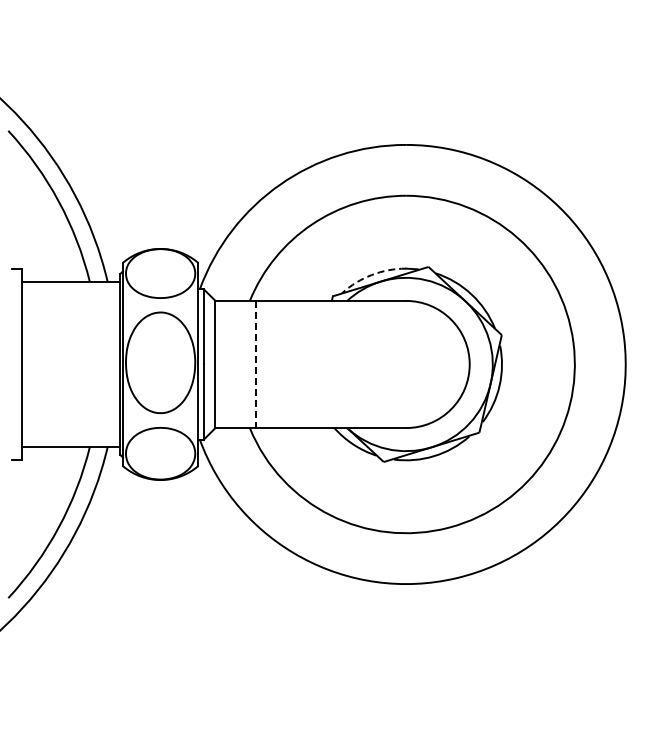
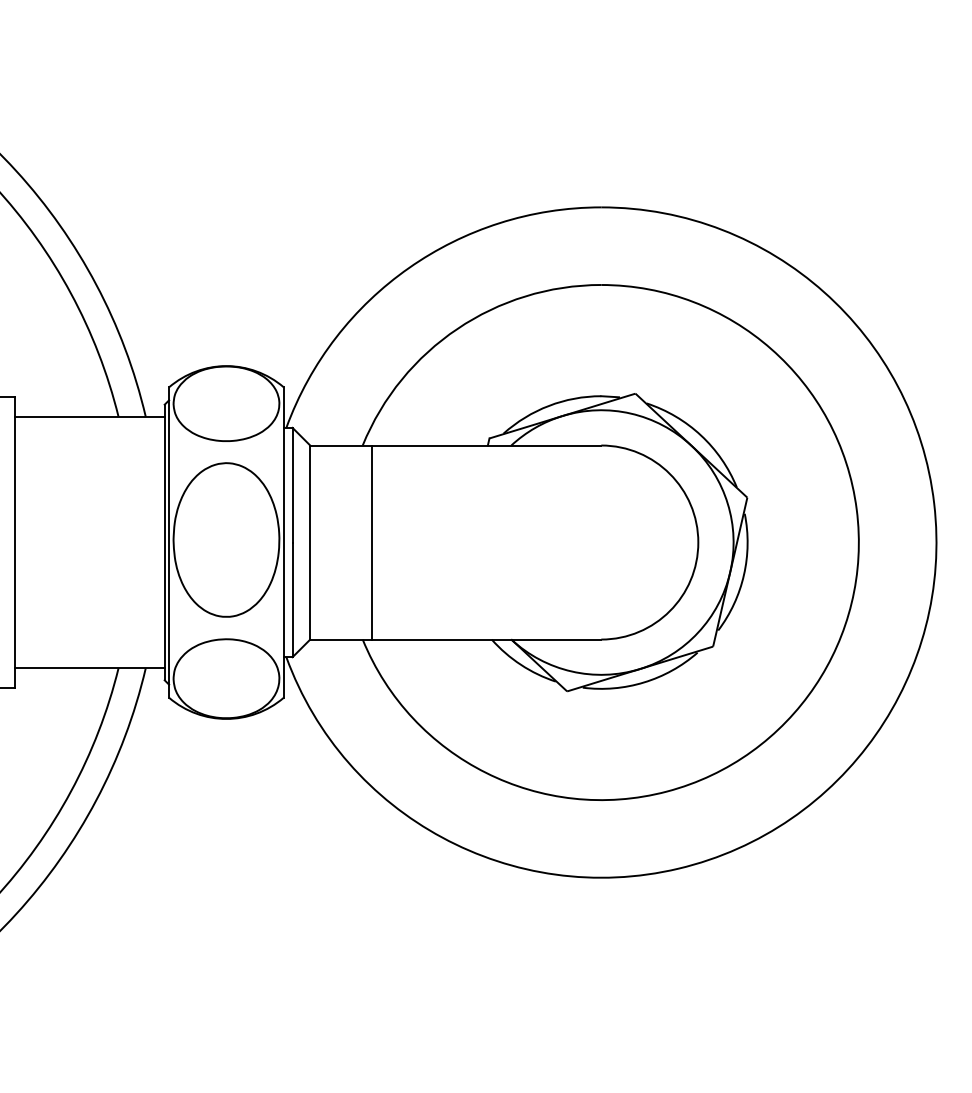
arc: (371, 274) -> (548, 405), dashed -> solid
line: (255, 364) -> (371, 542), dashed -> solid

